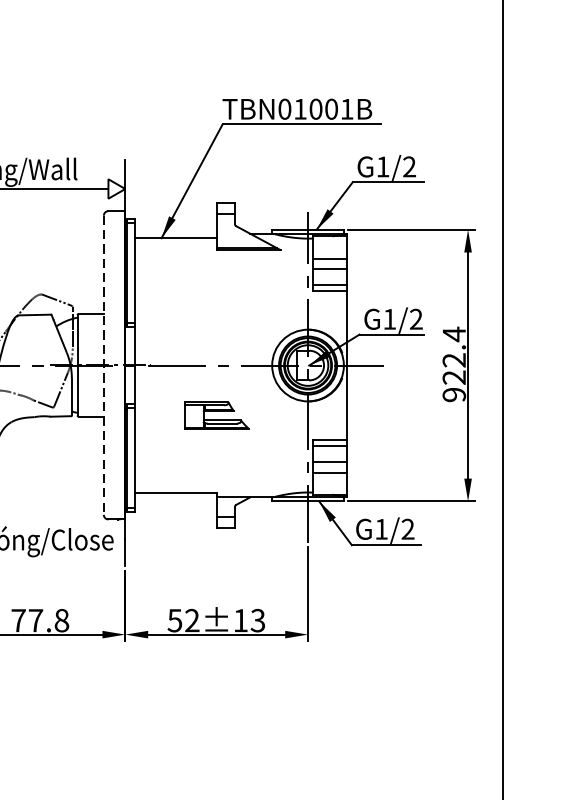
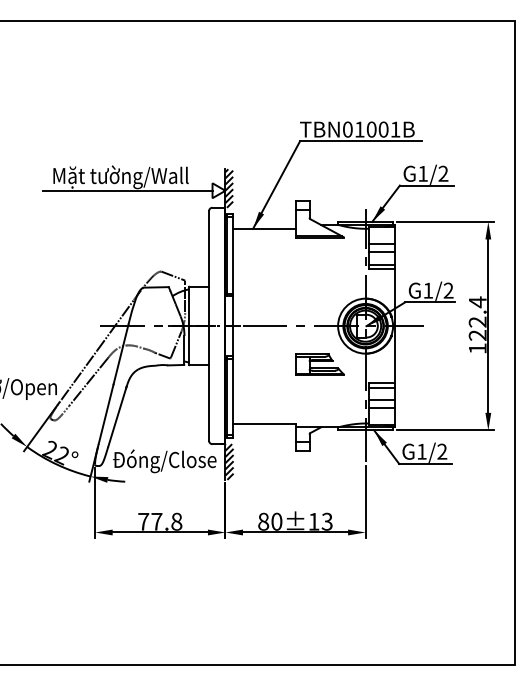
hatch: (130, 186) -> (229, 188), added
line: (104, 364) -> (209, 325), dashed -> solid
text: (453, 394) -> (477, 348), 922.4 -> 122.4
part: (216, 415) -> (319, 364), moved
hatch: (130, 542) -> (229, 461), added
text: (184, 620) -> (270, 521), 52±13 -> 80±13

